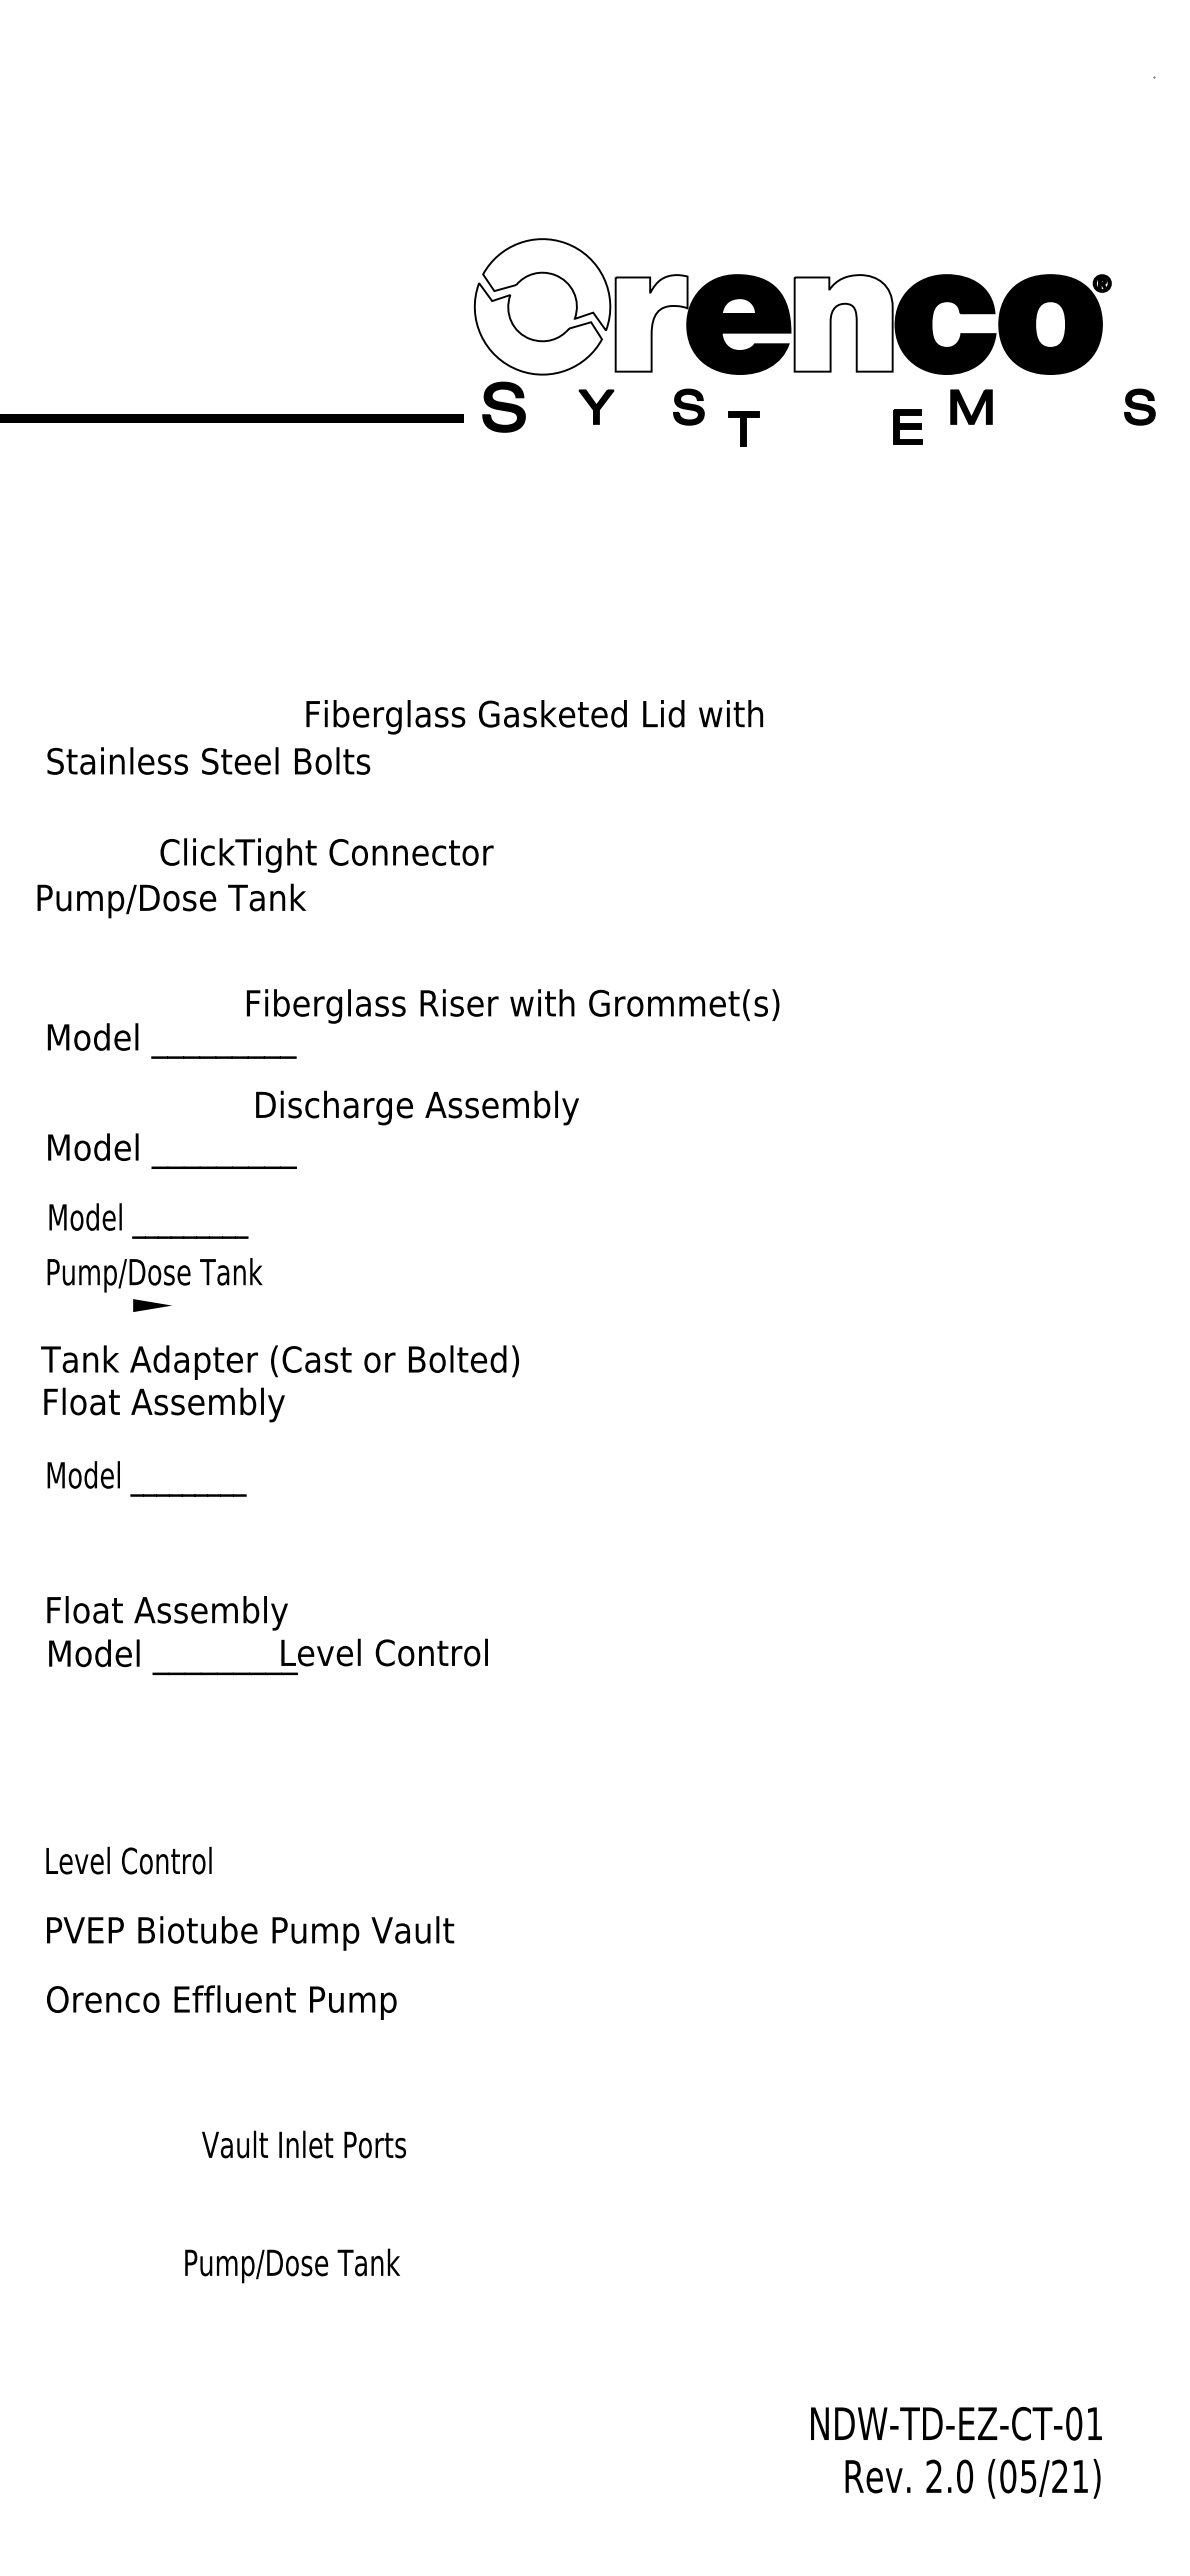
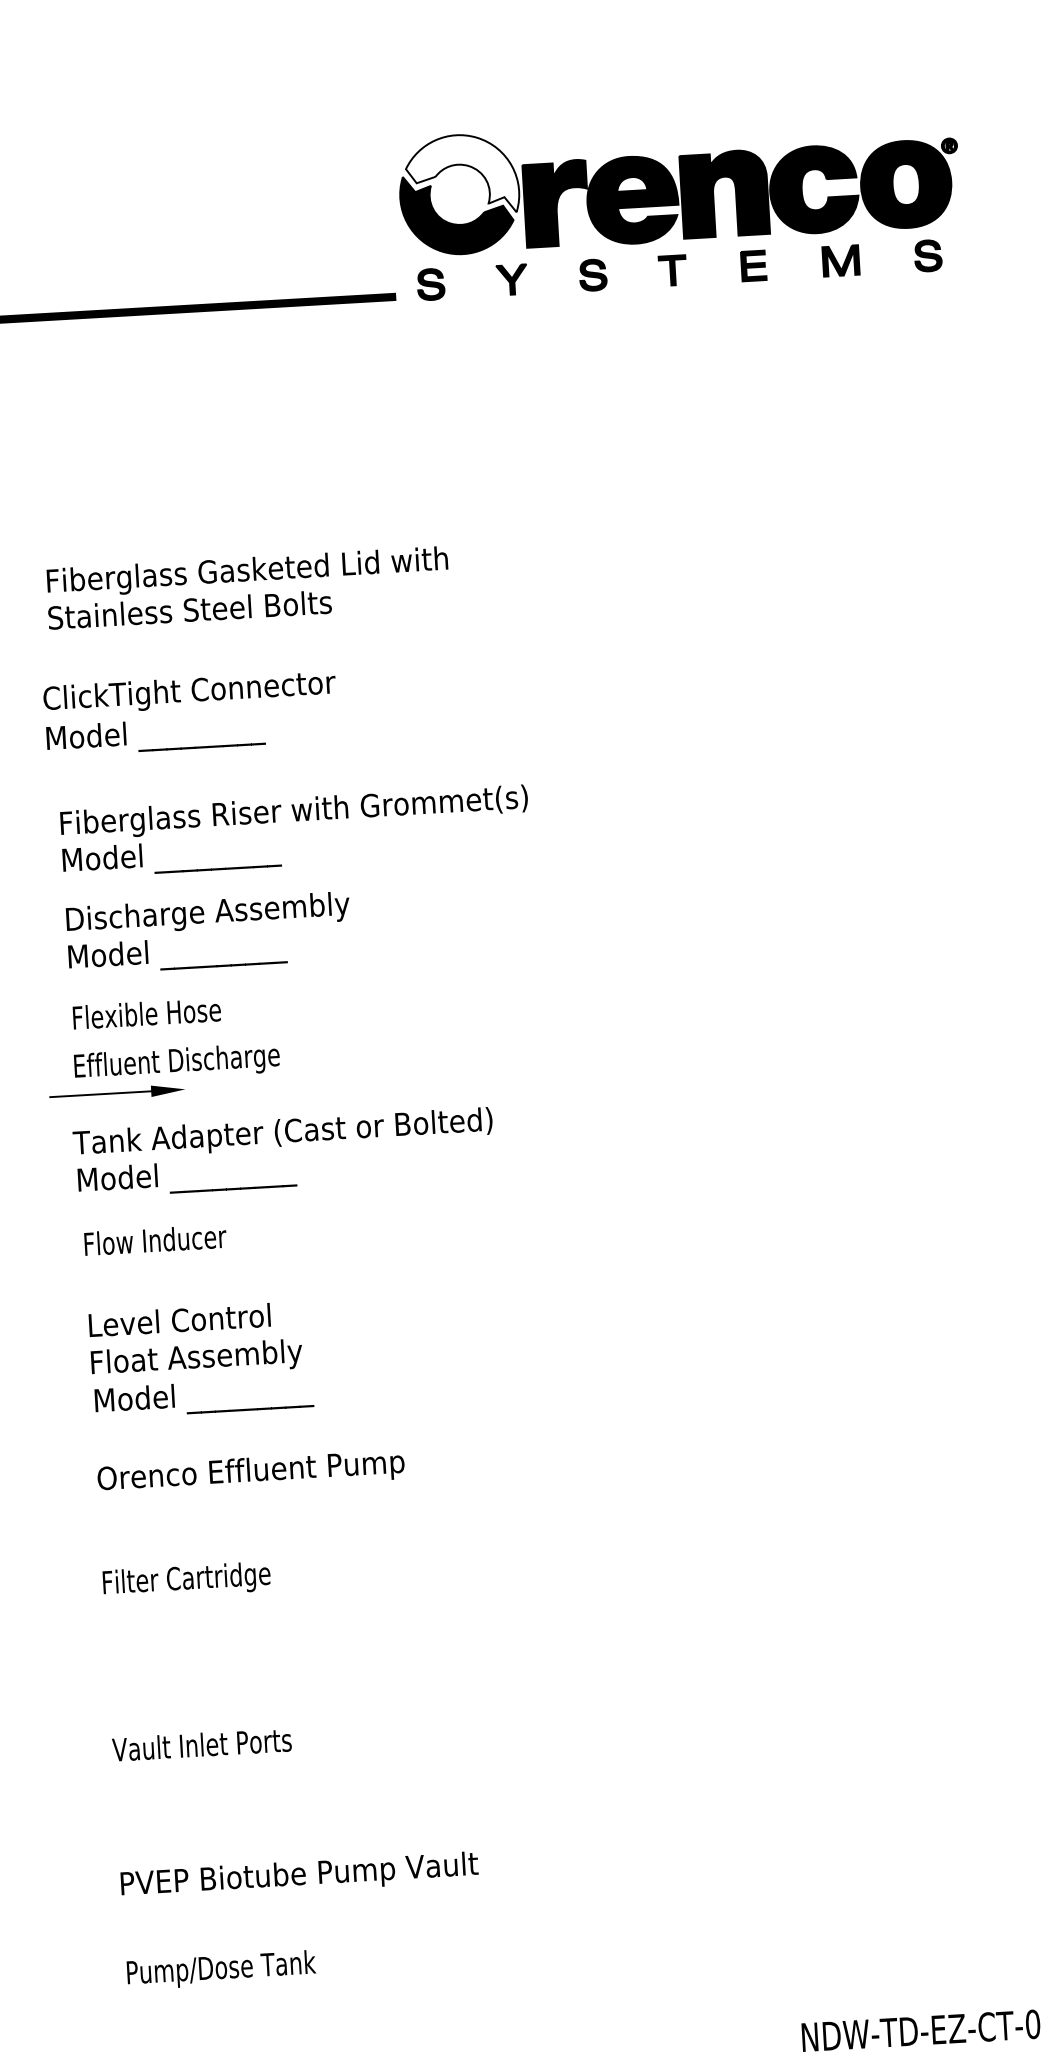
fill: (651, 323) -> (556, 203), added
fill: (843, 323) -> (724, 194), added
fill: (538, 328) -> (457, 213), added
part: (503, 406) -> (430, 284), size x0.71
part: (1139, 406) -> (927, 255), moved
part: (907, 426) -> (753, 265), moved
part: (743, 428) -> (672, 270), moved
text: (534, 717) -> (247, 572), moved
text: (326, 855) -> (189, 693), moved
text: (173, 901) -> (166, 734), Pump/Dose Tank -> Model _________
text: (512, 1006) -> (293, 812), moved
text: (417, 1107) -> (208, 913), moved
text: (150, 1220) -> (162, 1015), Model _________ -> Flexible Hose
text: (165, 1275) -> (178, 1063), Pump/Dose Tank -> Effluent Discharge
line: (75, 1305) -> (100, 1094), added
text: (170, 1405) -> (188, 1177), Float Assembly -> Model _________
text: (148, 1478) -> (173, 1242), Model _________ -> Flow Inducer
text: (384, 1652) -> (179, 1320), moved
text: (142, 1863) -> (187, 1580), Level Control -> Filter Cartridge
text: (250, 1933) -> (299, 1876), moved
text: (221, 2002) -> (250, 1472), moved
text: (303, 2144) -> (201, 1744), moved
text: (292, 2265) -> (221, 1969), moved

